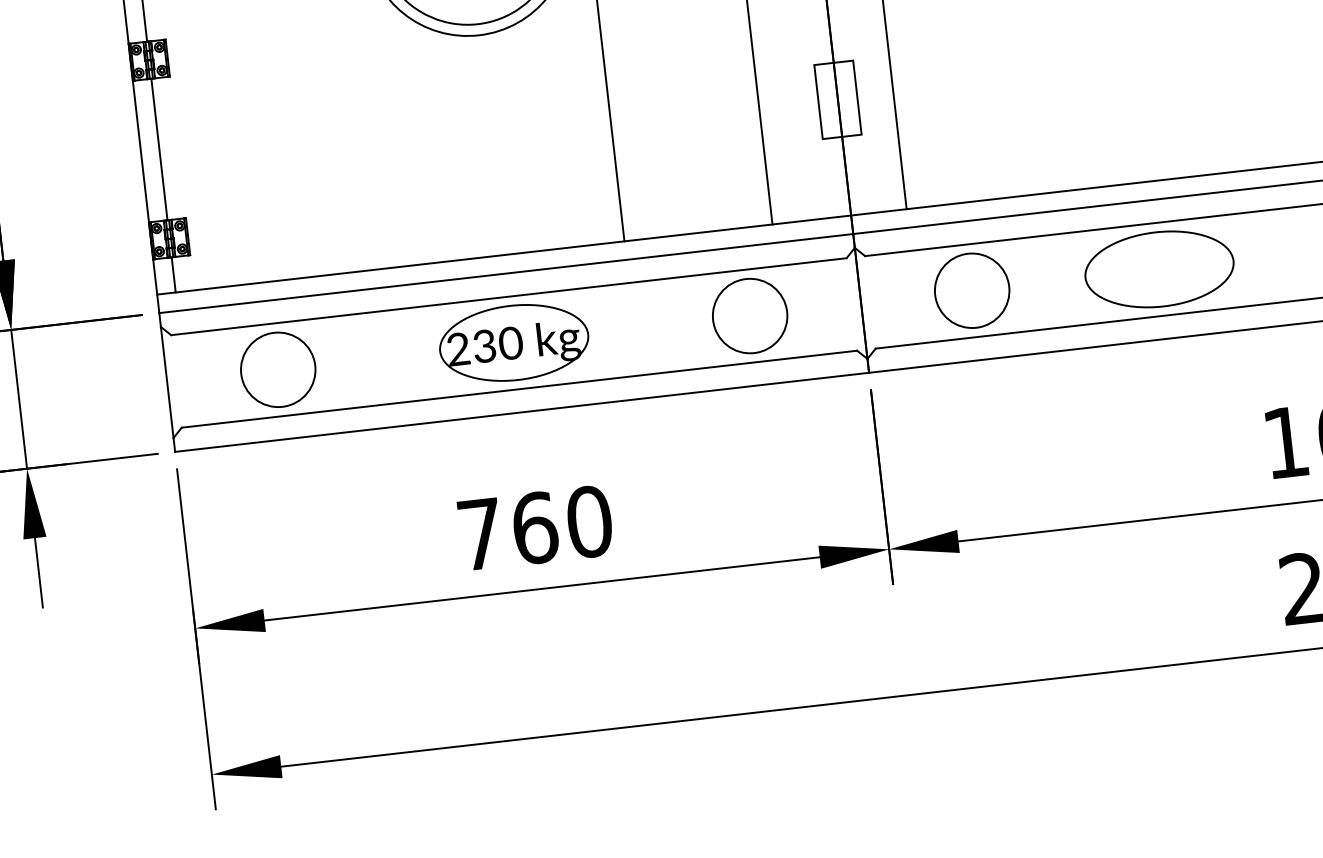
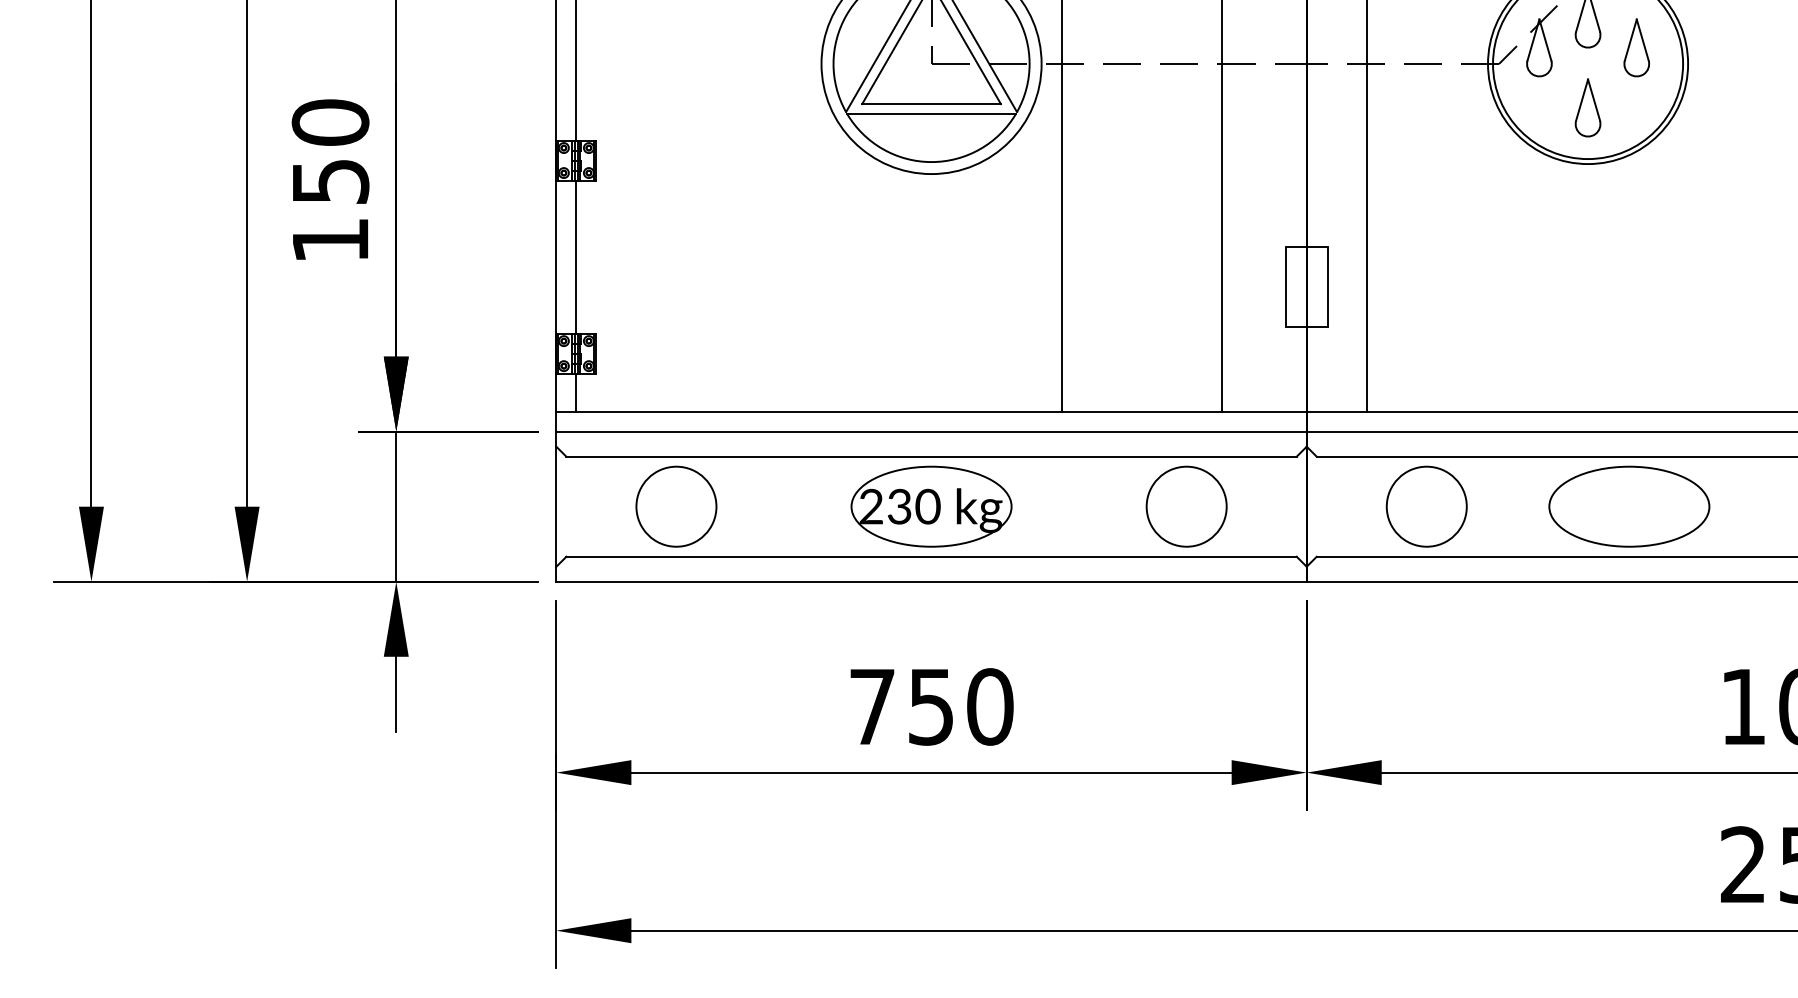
text: (535, 527) -> (931, 706), 760 -> 750

